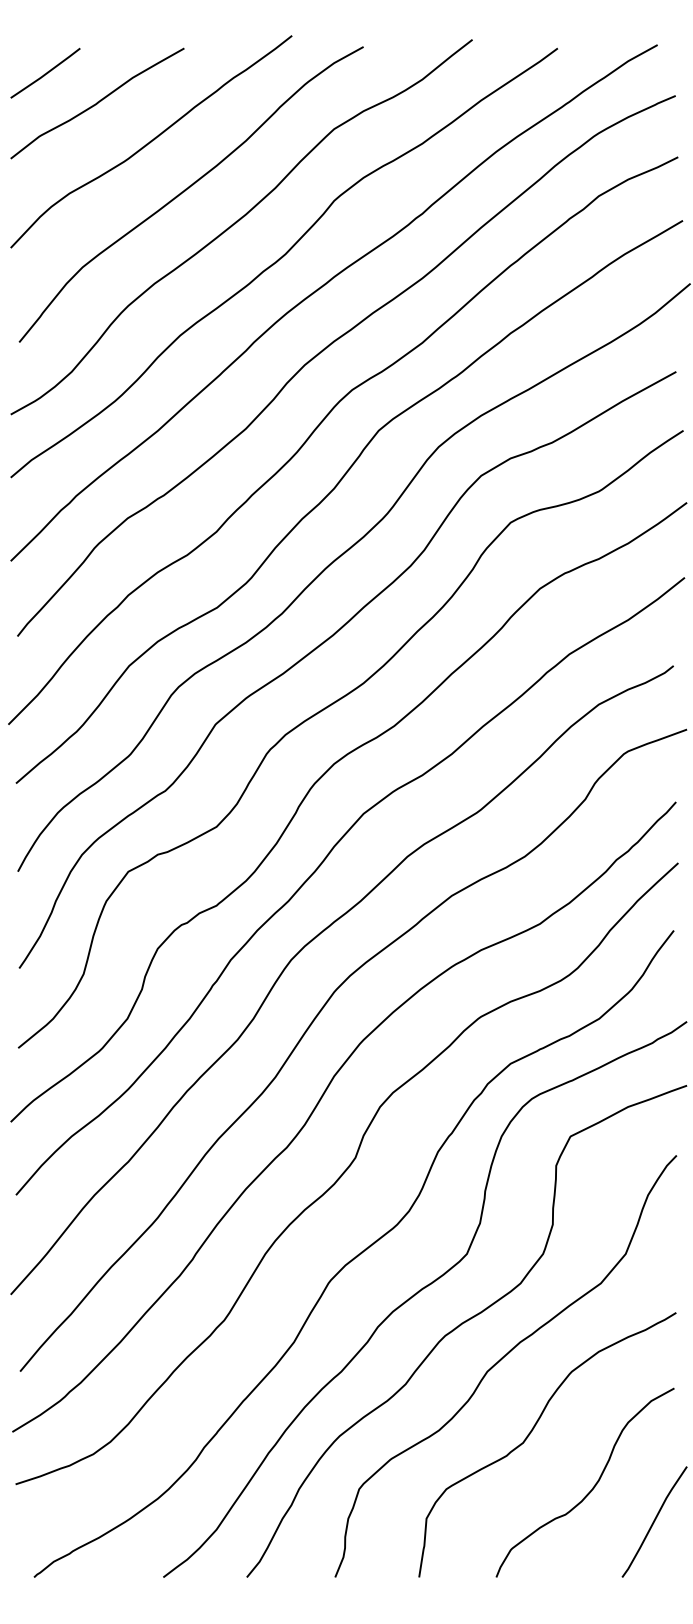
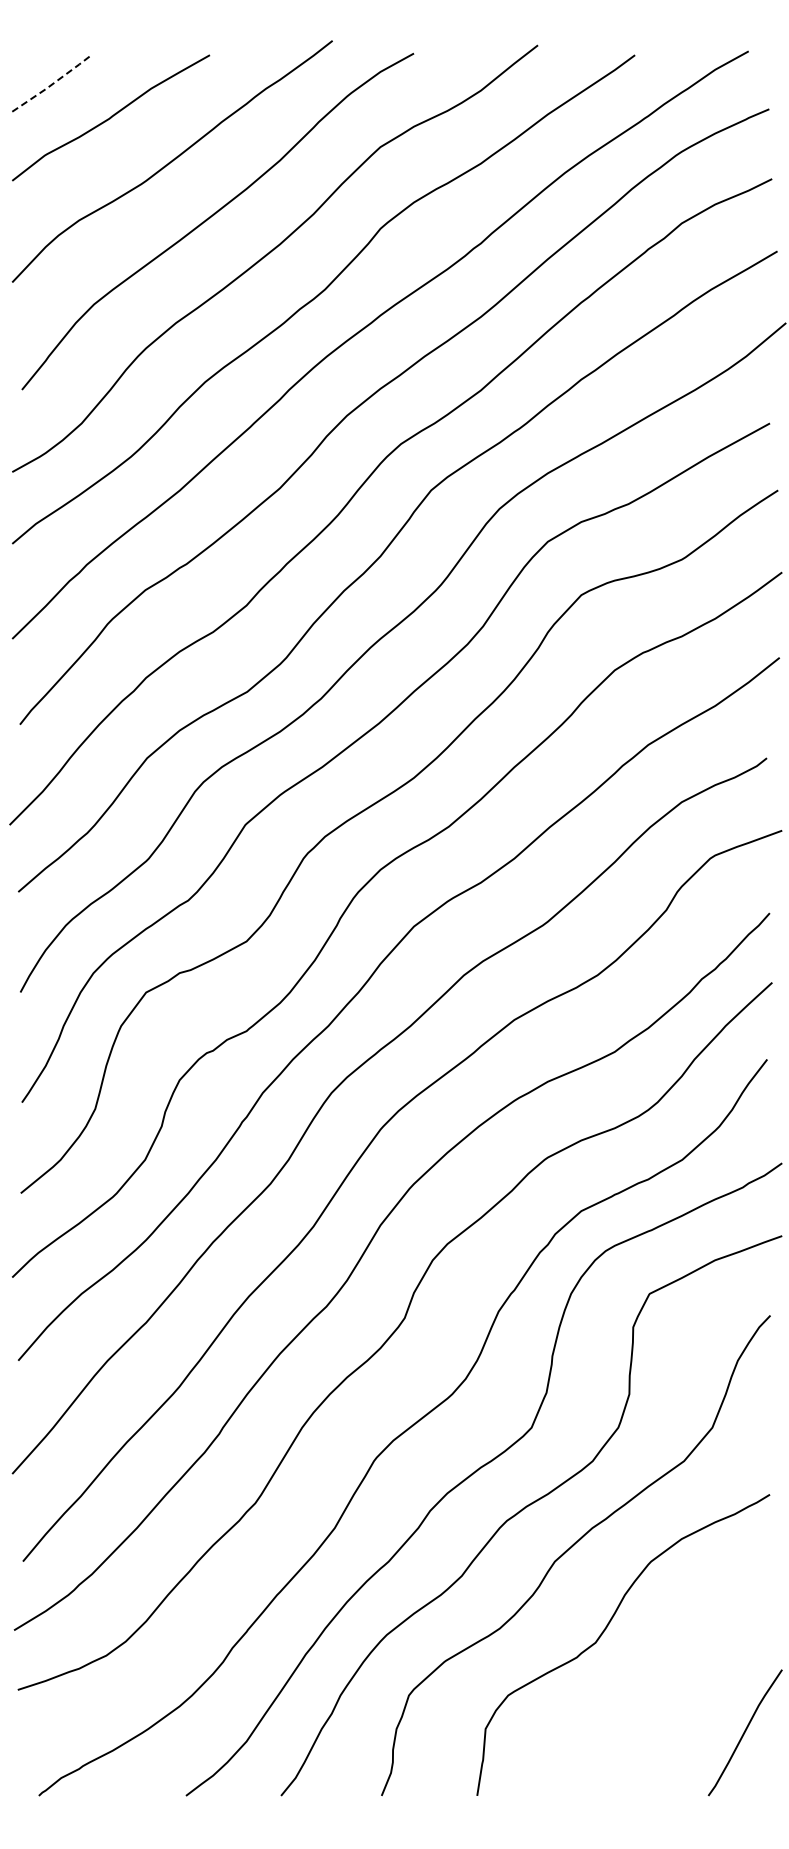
line: (46, 73) -> (53, 83), solid -> dashed
curve: (593, 1486) -> (675, 1692), removed

